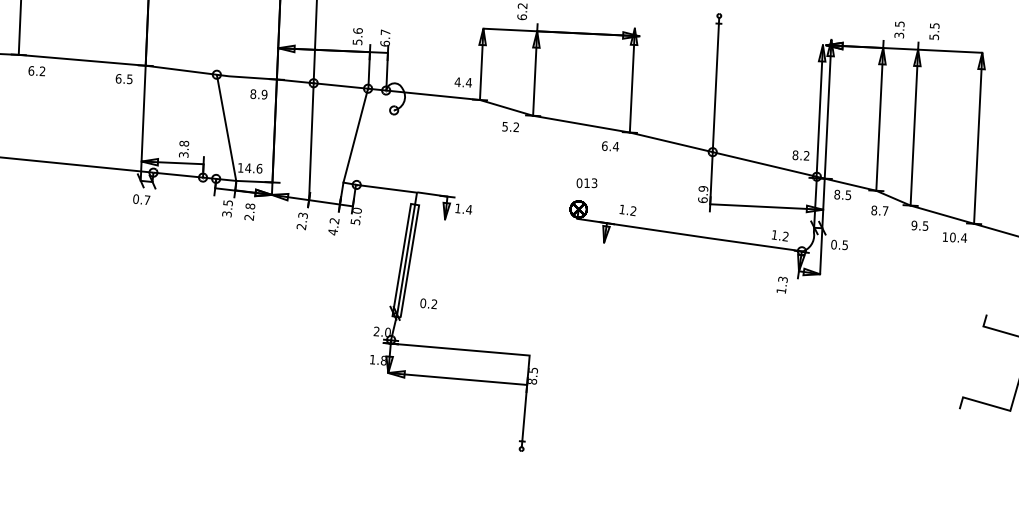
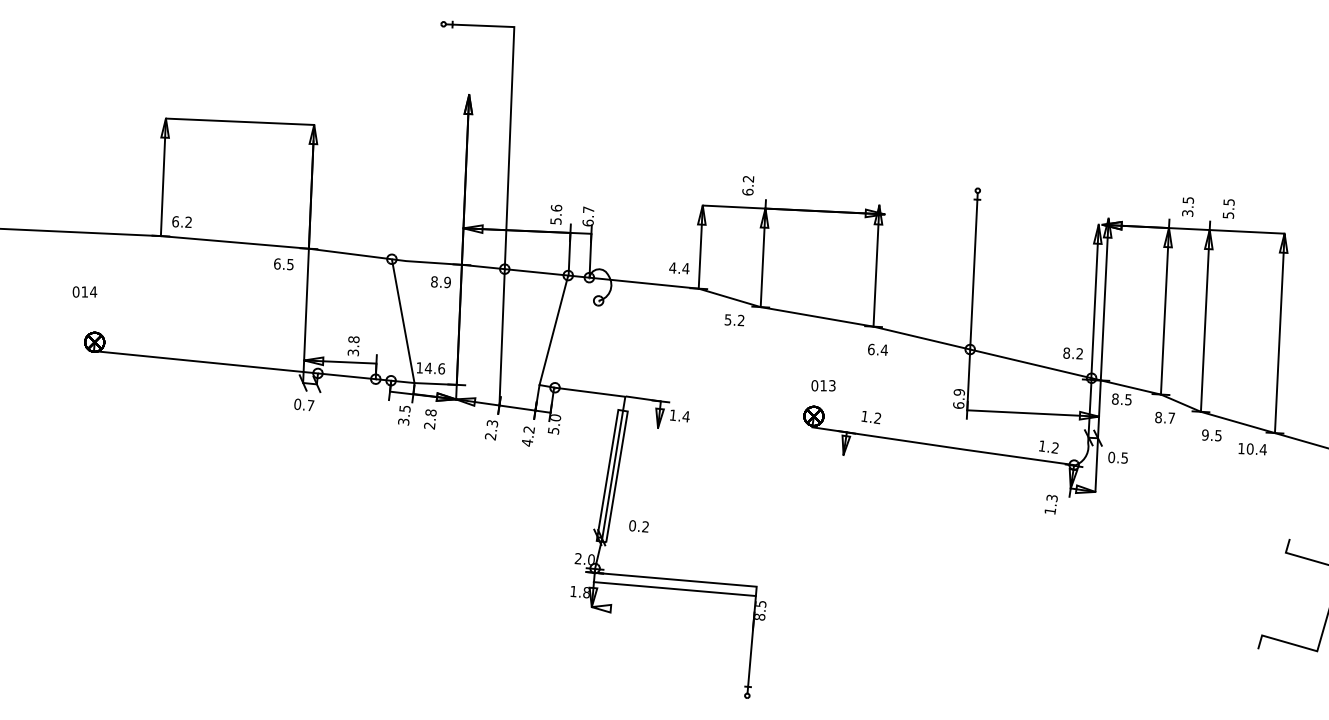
text: (36, 70) -> (181, 221), moved
text: (610, 146) -> (877, 349), moved
line: (457, 379) -> (674, 589), moved

